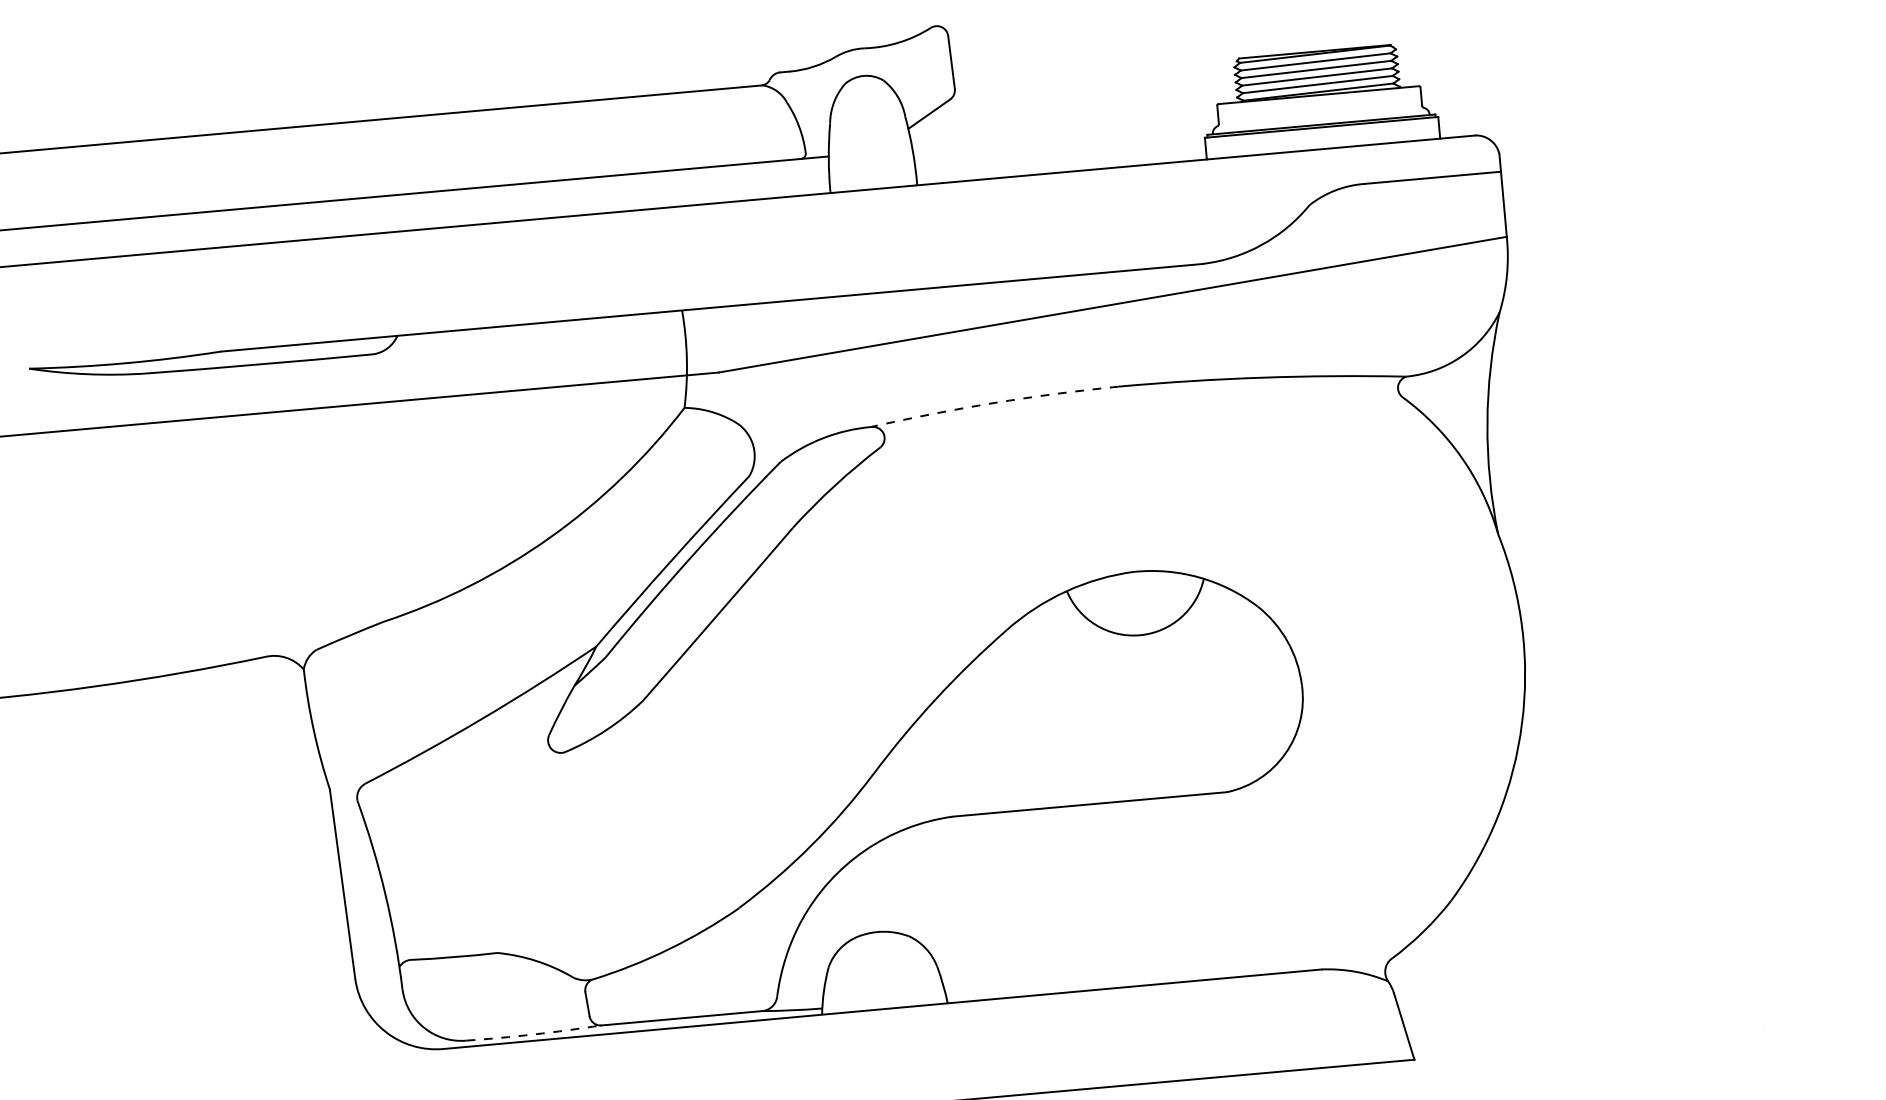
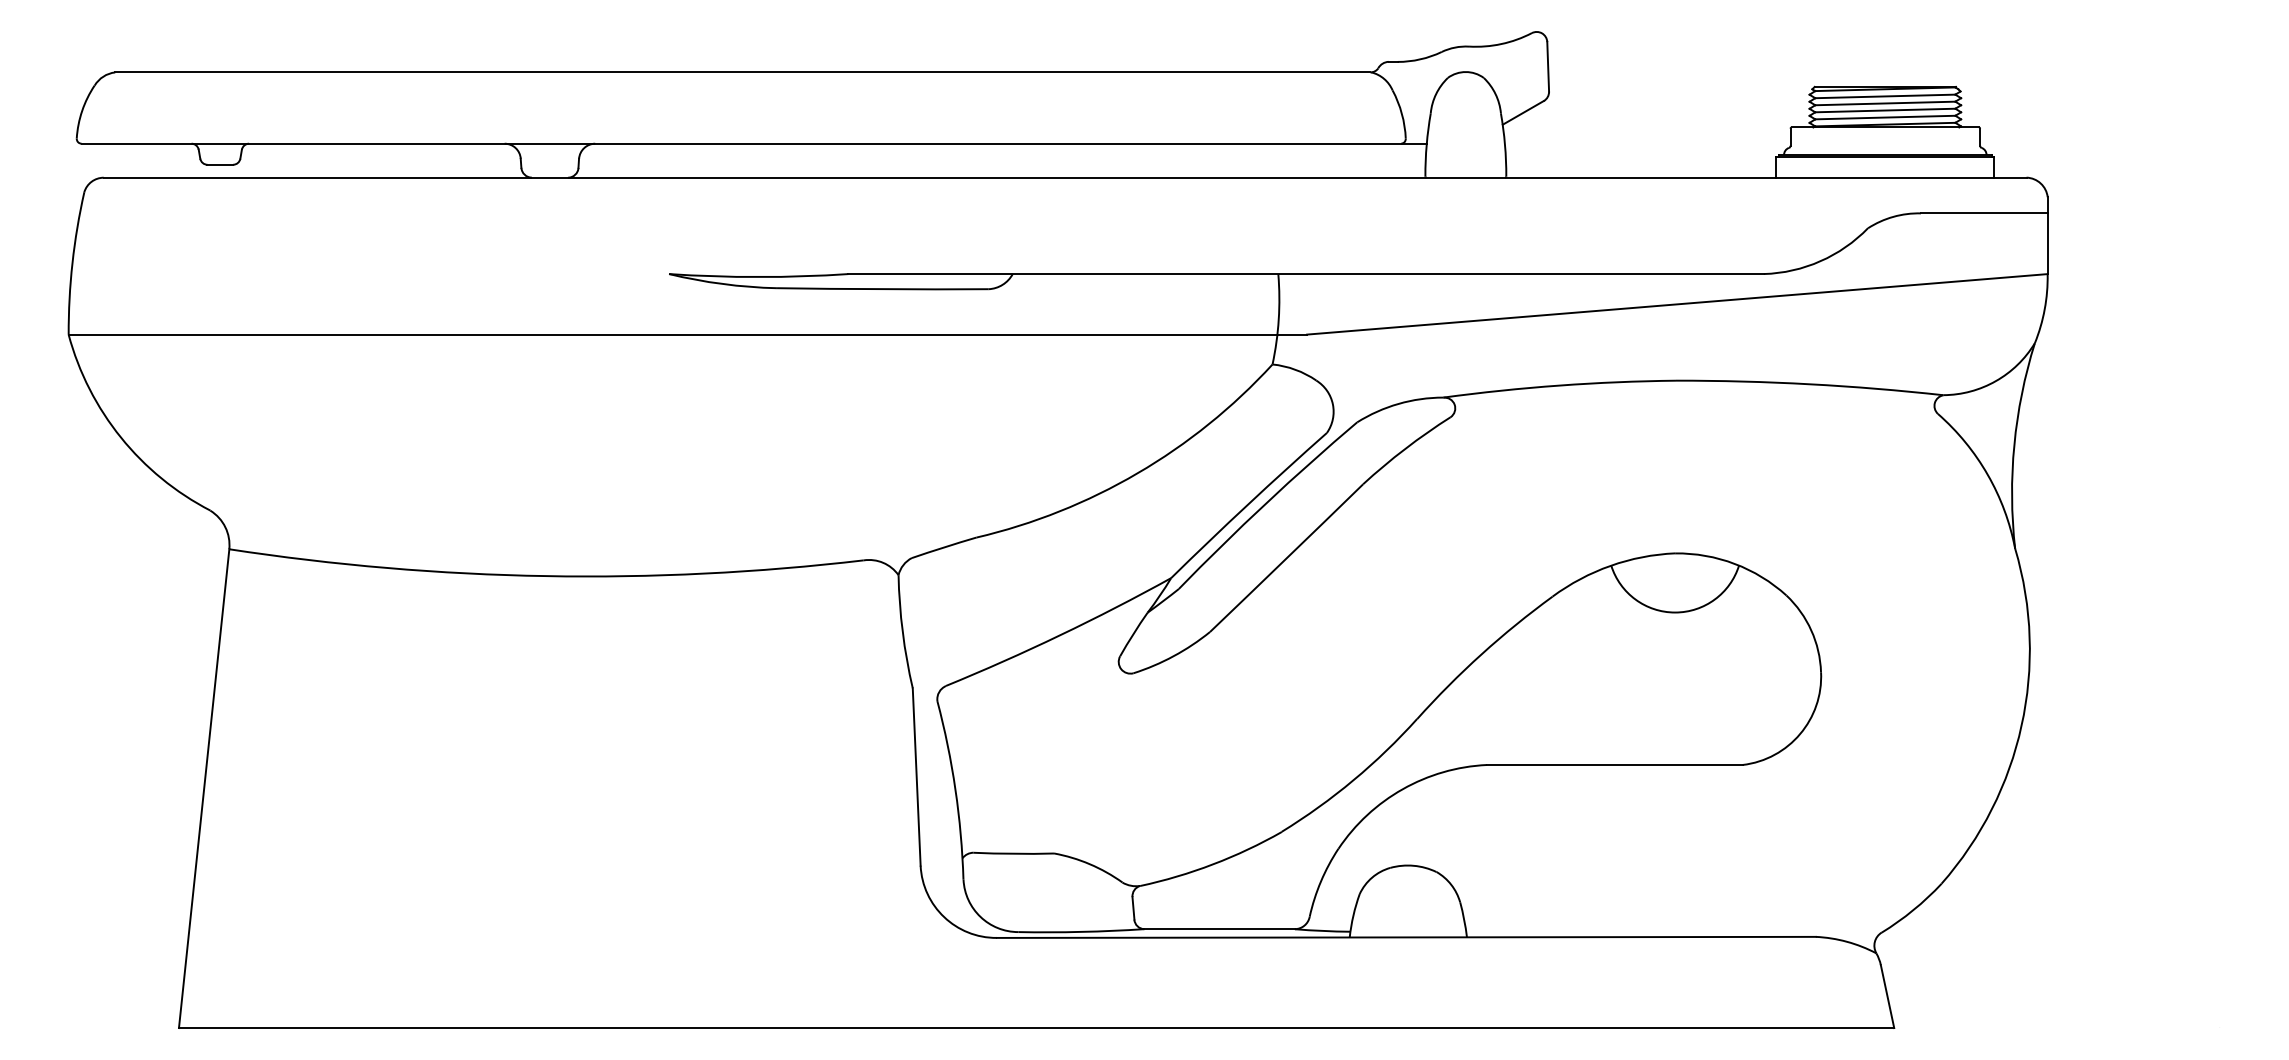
arc: (994, 402) -> (1559, 385), dashed -> solid
arc: (534, 1033) -> (1081, 931), dashed -> solid

